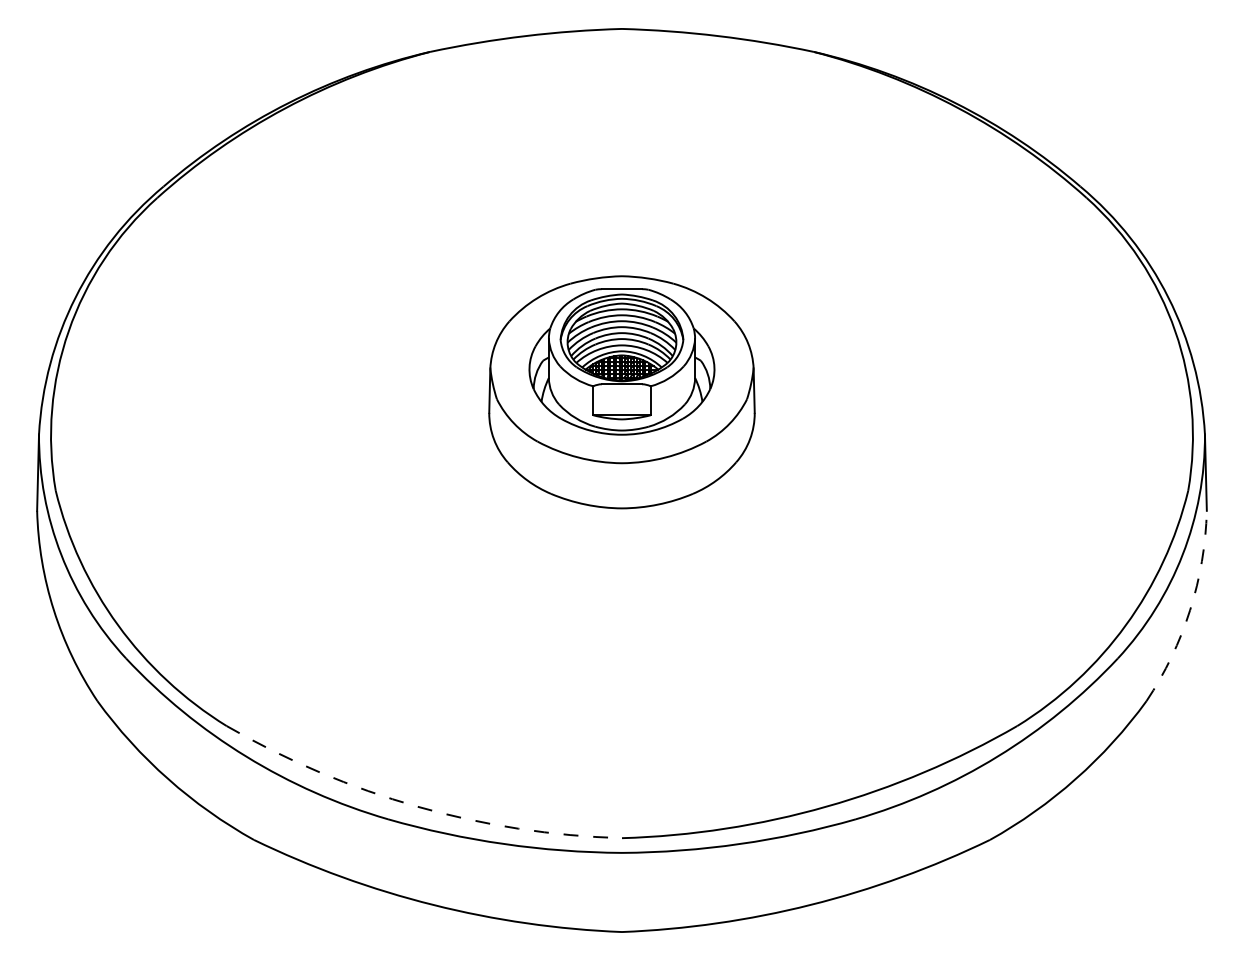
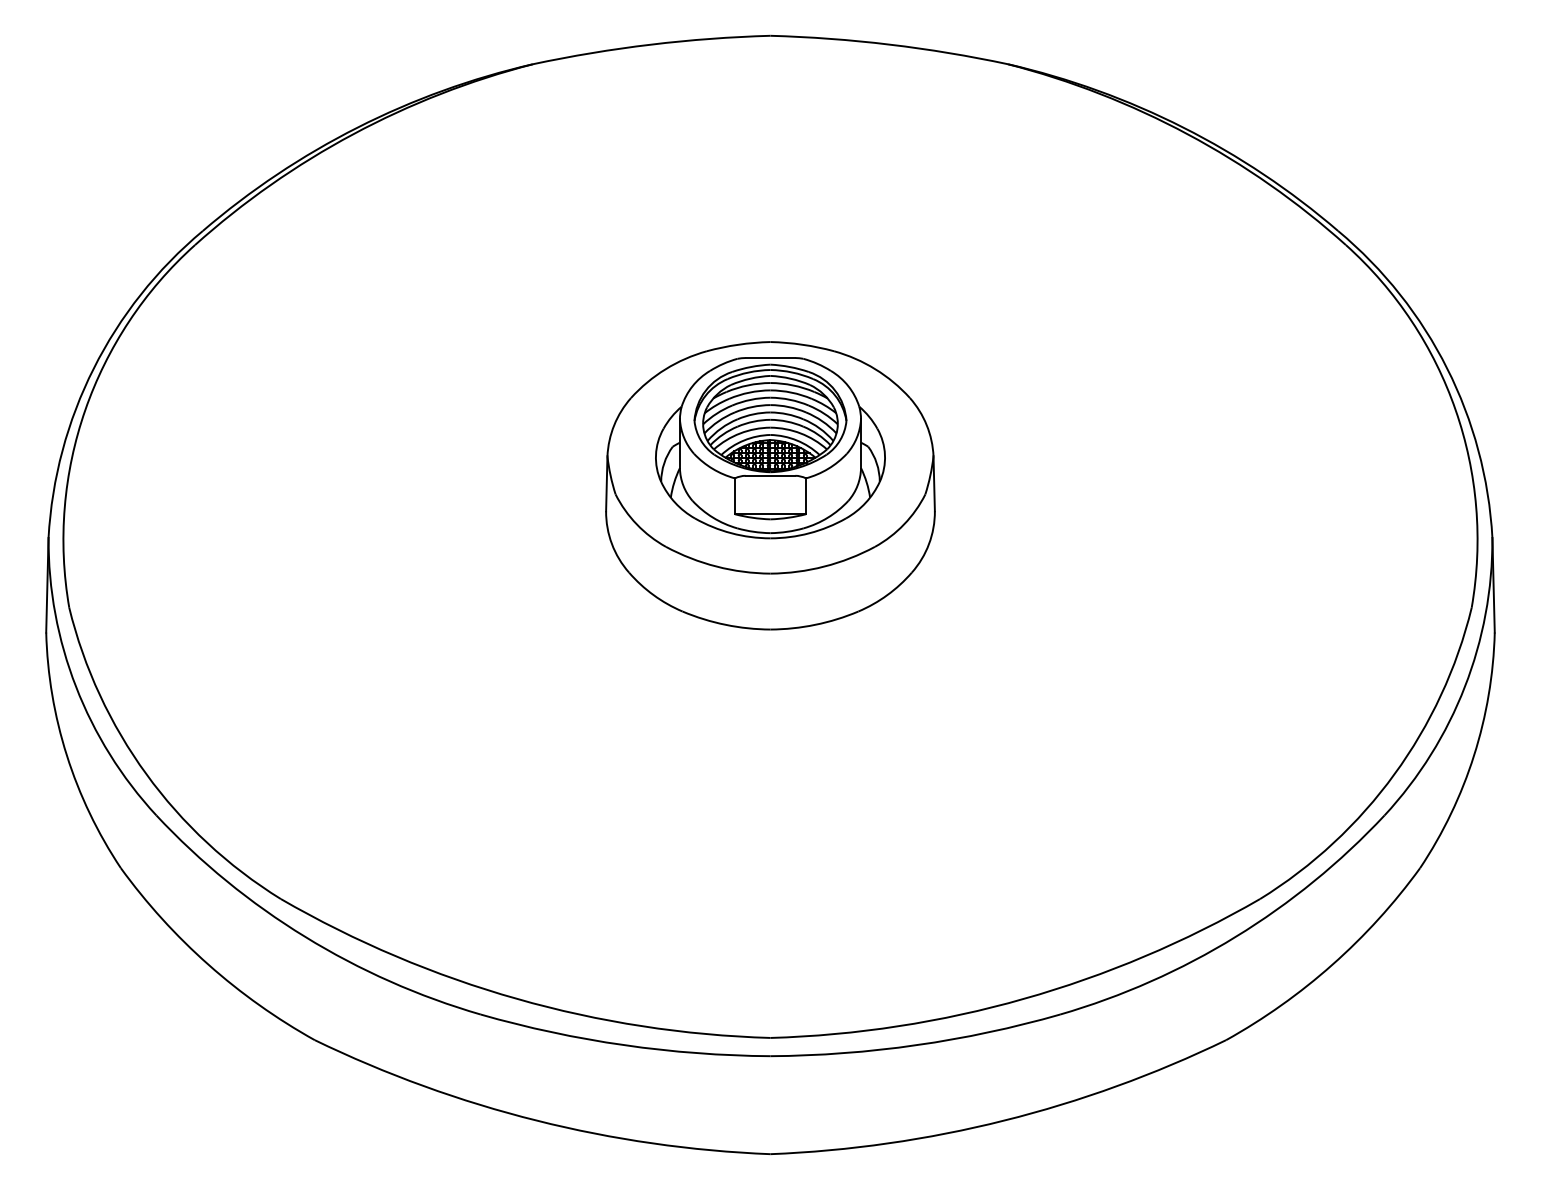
arc: (1190, 610) -> (1474, 755), dashed -> solid
arc: (417, 806) -> (517, 998), dashed -> solid

